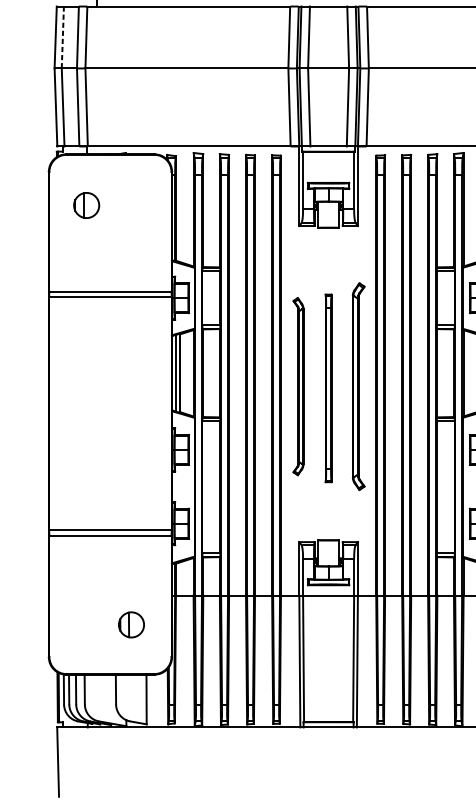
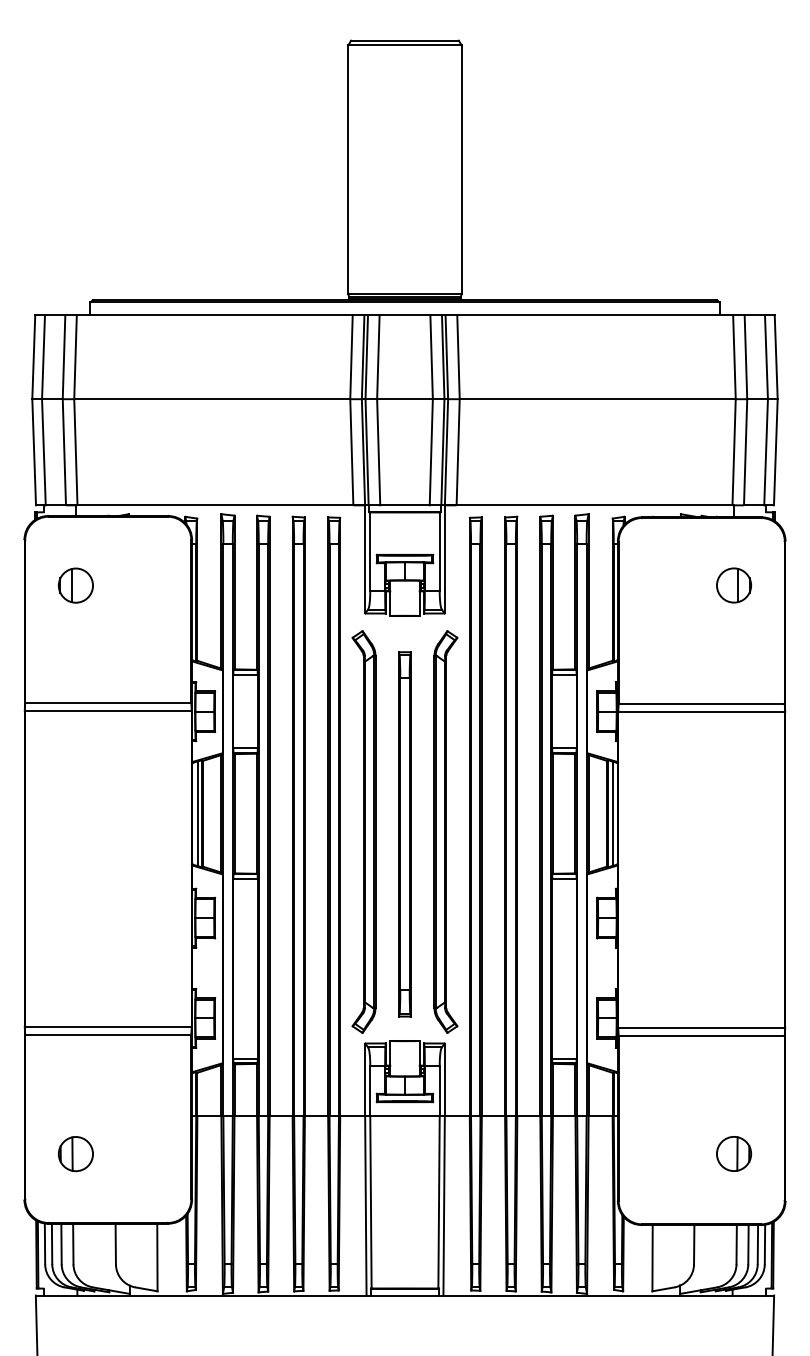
line: (62, 37) -> (43, 357), dashed -> solid
part: (298, 386) -> (363, 831), size x1.67
part: (358, 386) -> (445, 831), size x1.43
part: (328, 388) -> (404, 834), size x1.43
part: (131, 625) -> (75, 1154), moved

